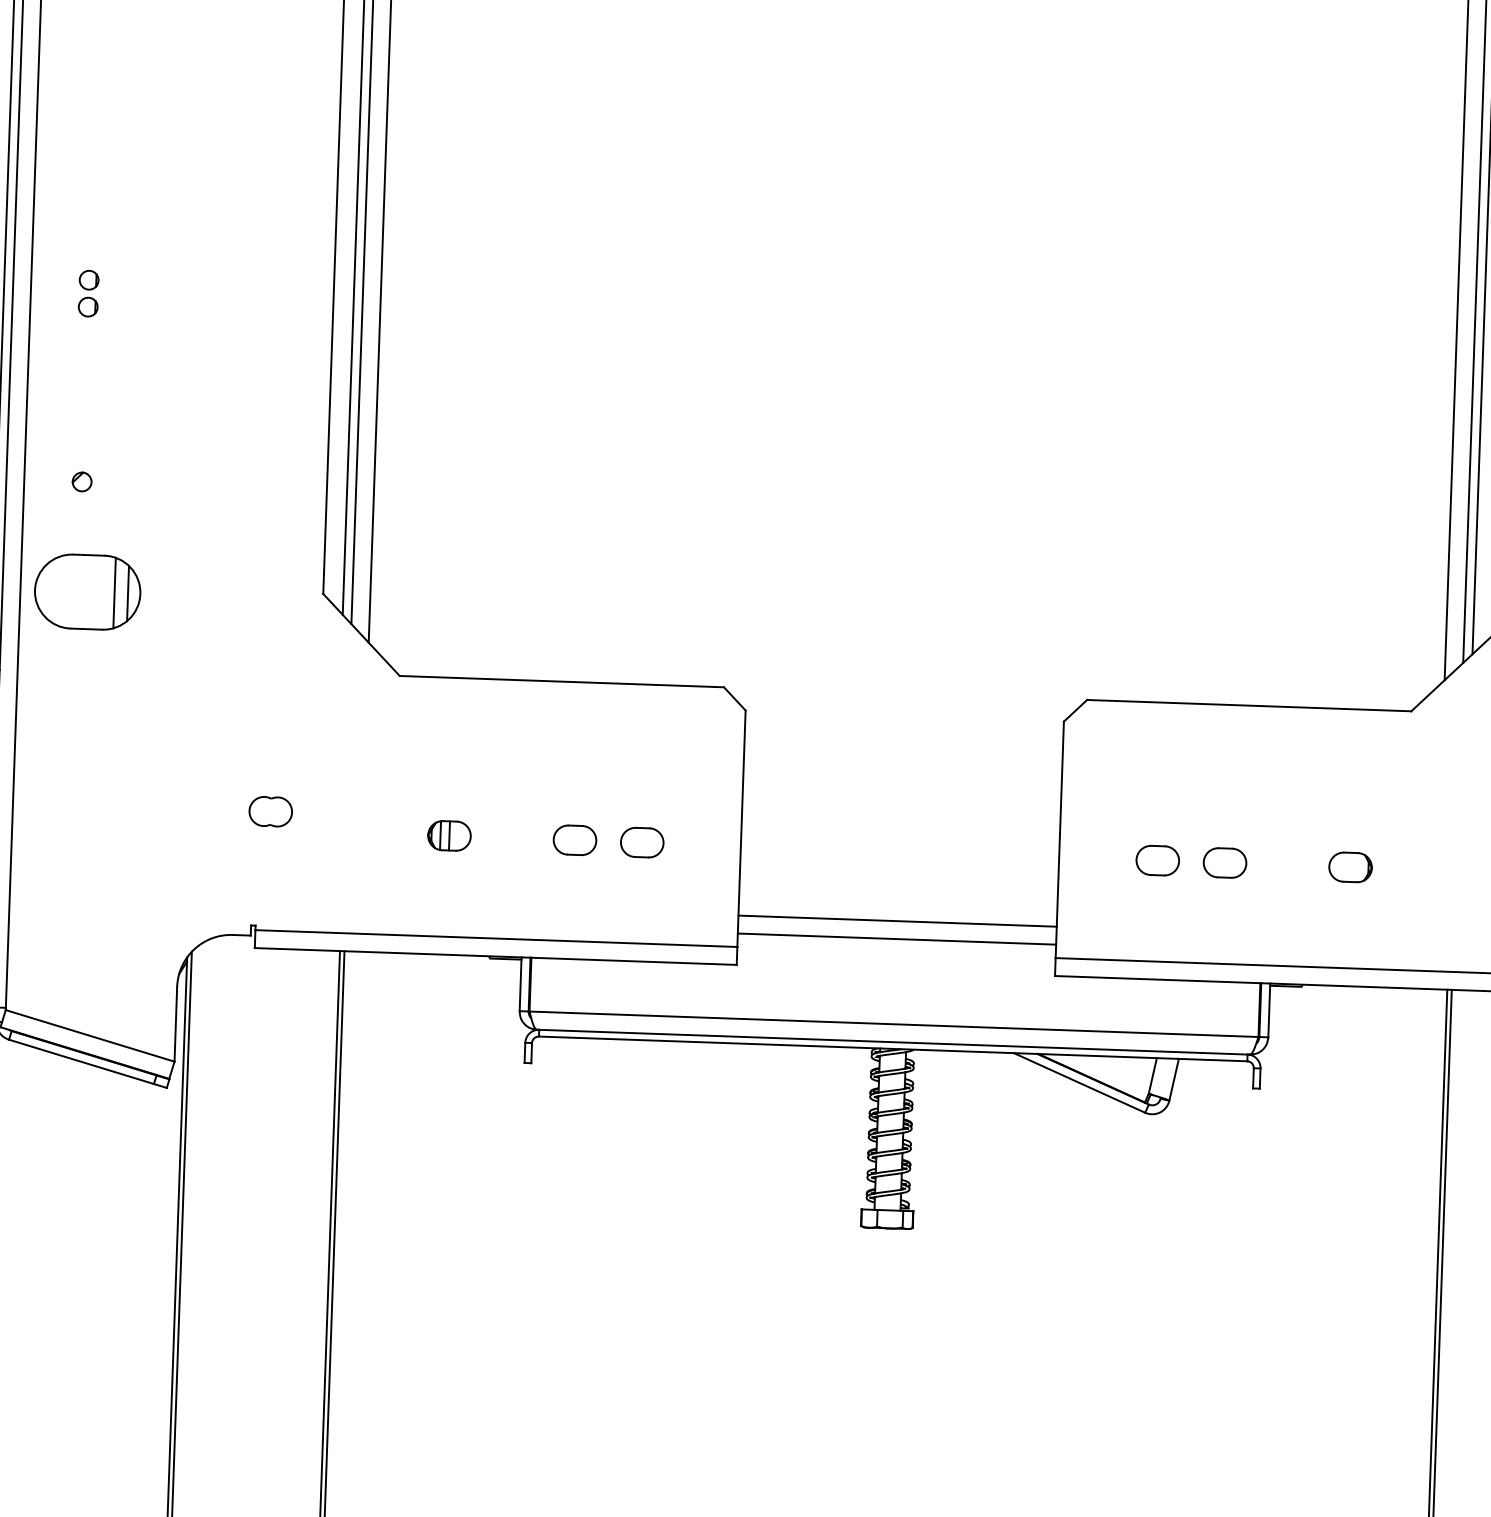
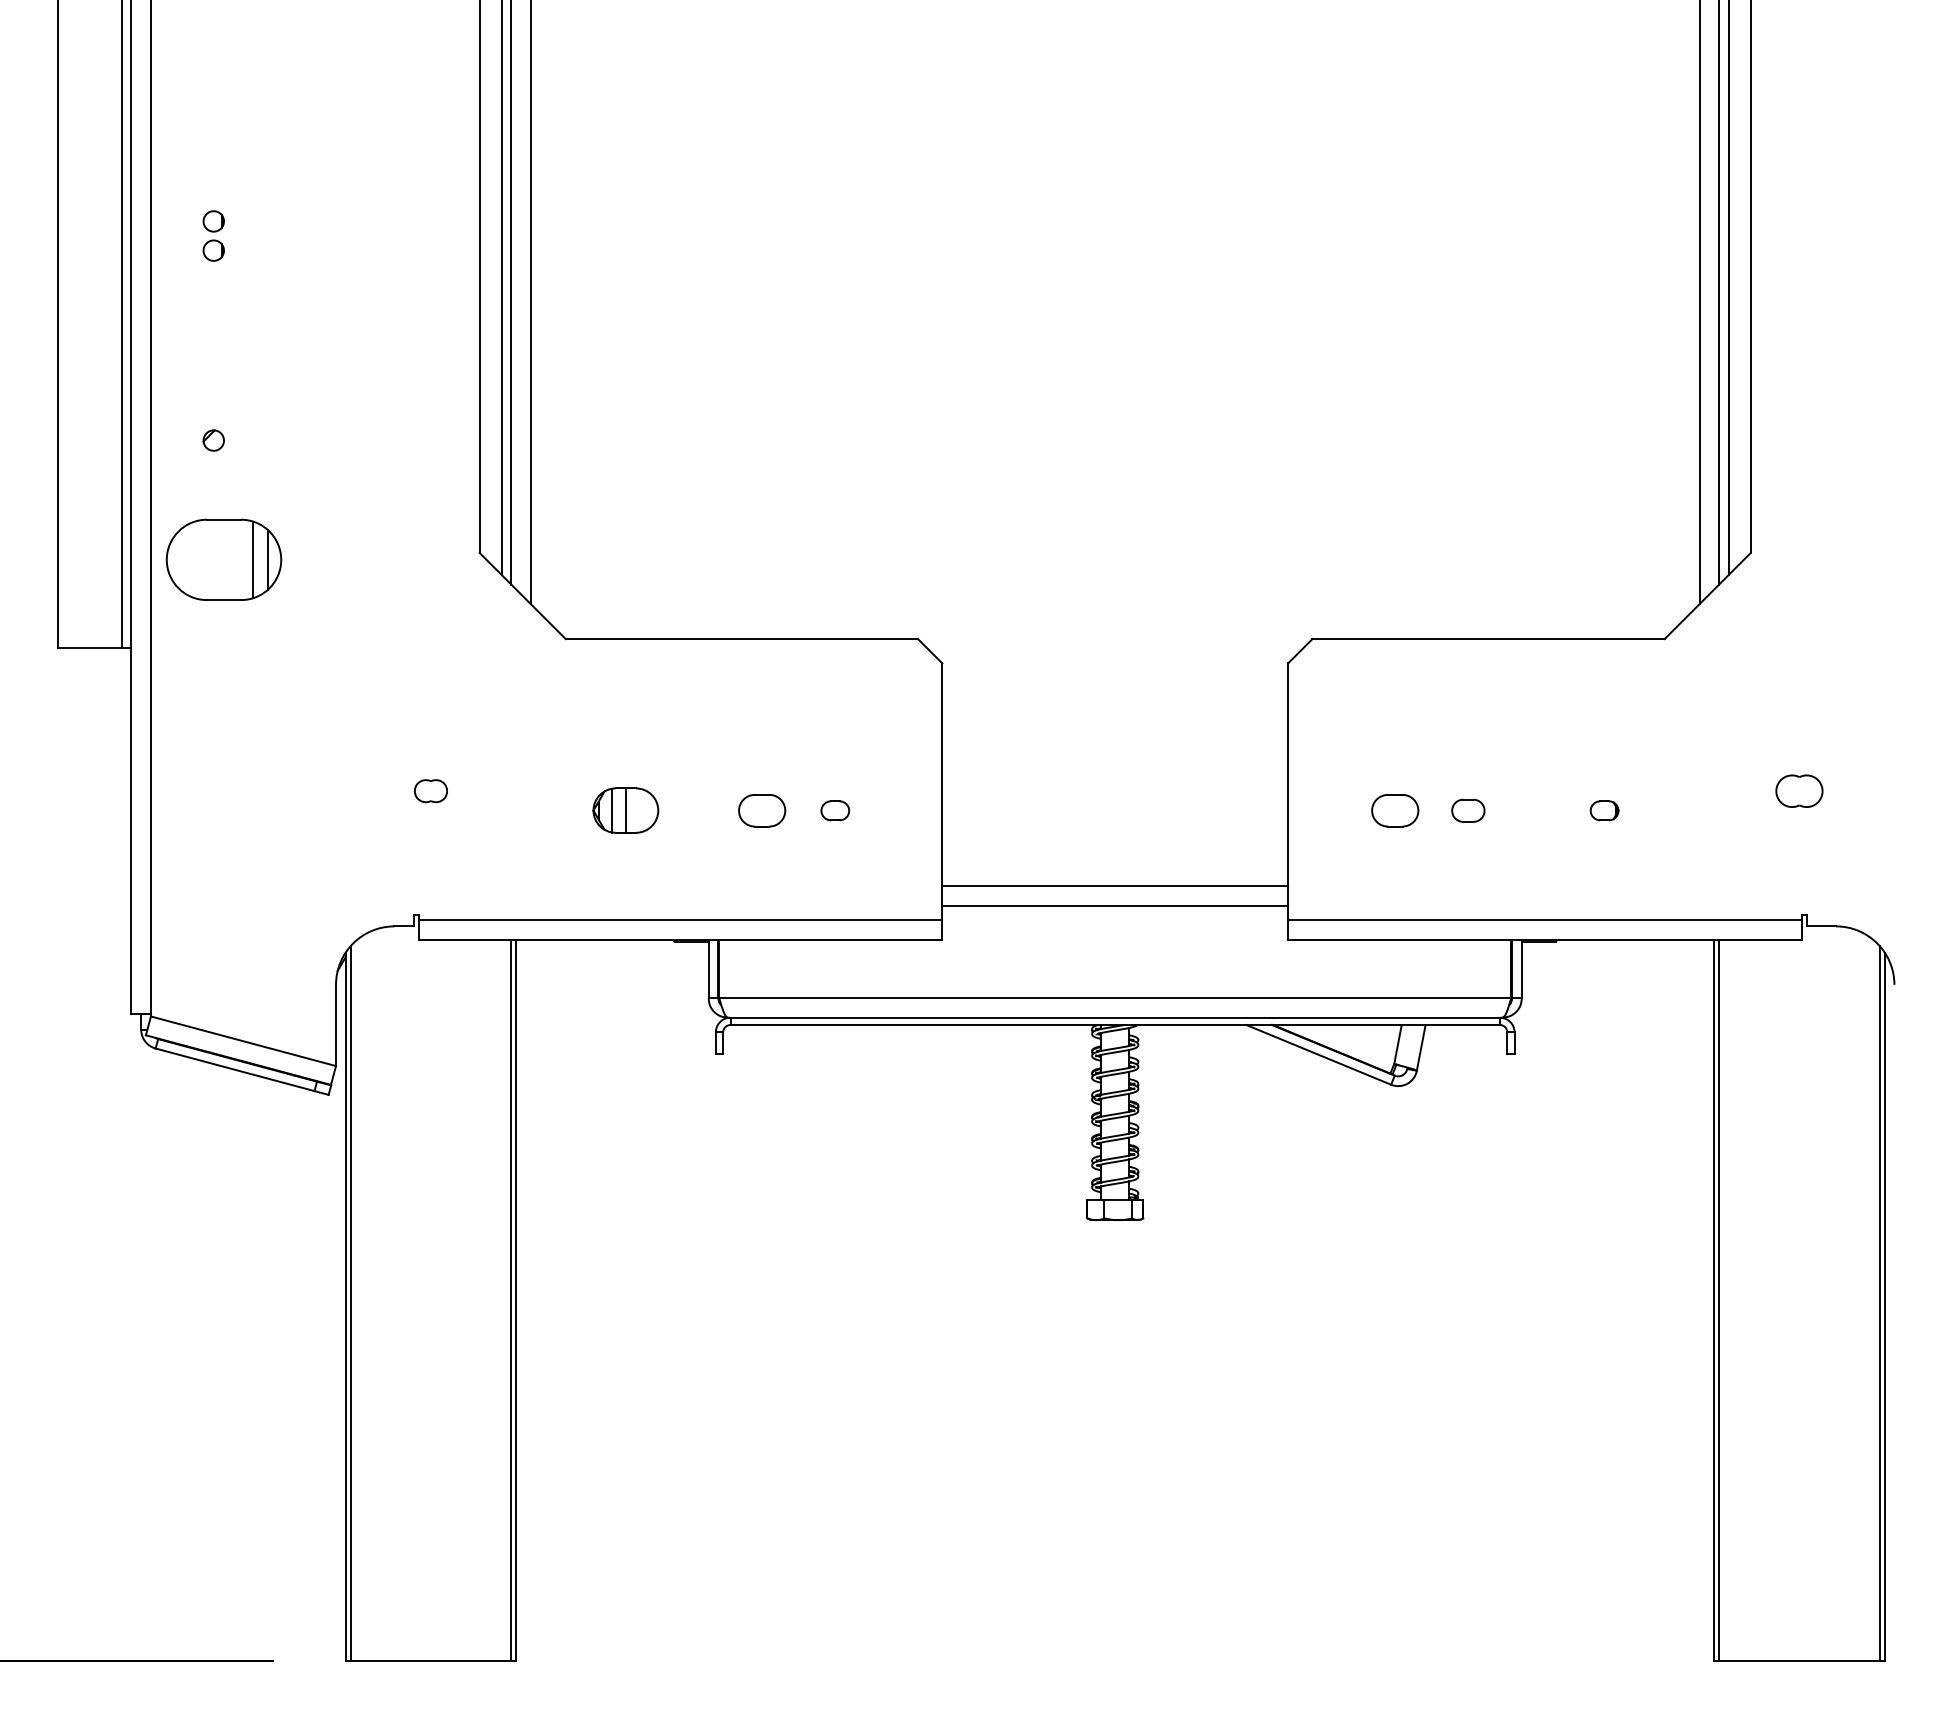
part: (270, 811) -> (430, 790), size x0.7
part: (449, 835) -> (625, 810), size x1.4
part: (642, 842) -> (835, 810), size x0.6
part: (1225, 862) -> (1468, 810), size x0.7
part: (1350, 867) -> (1604, 810), size x0.6

